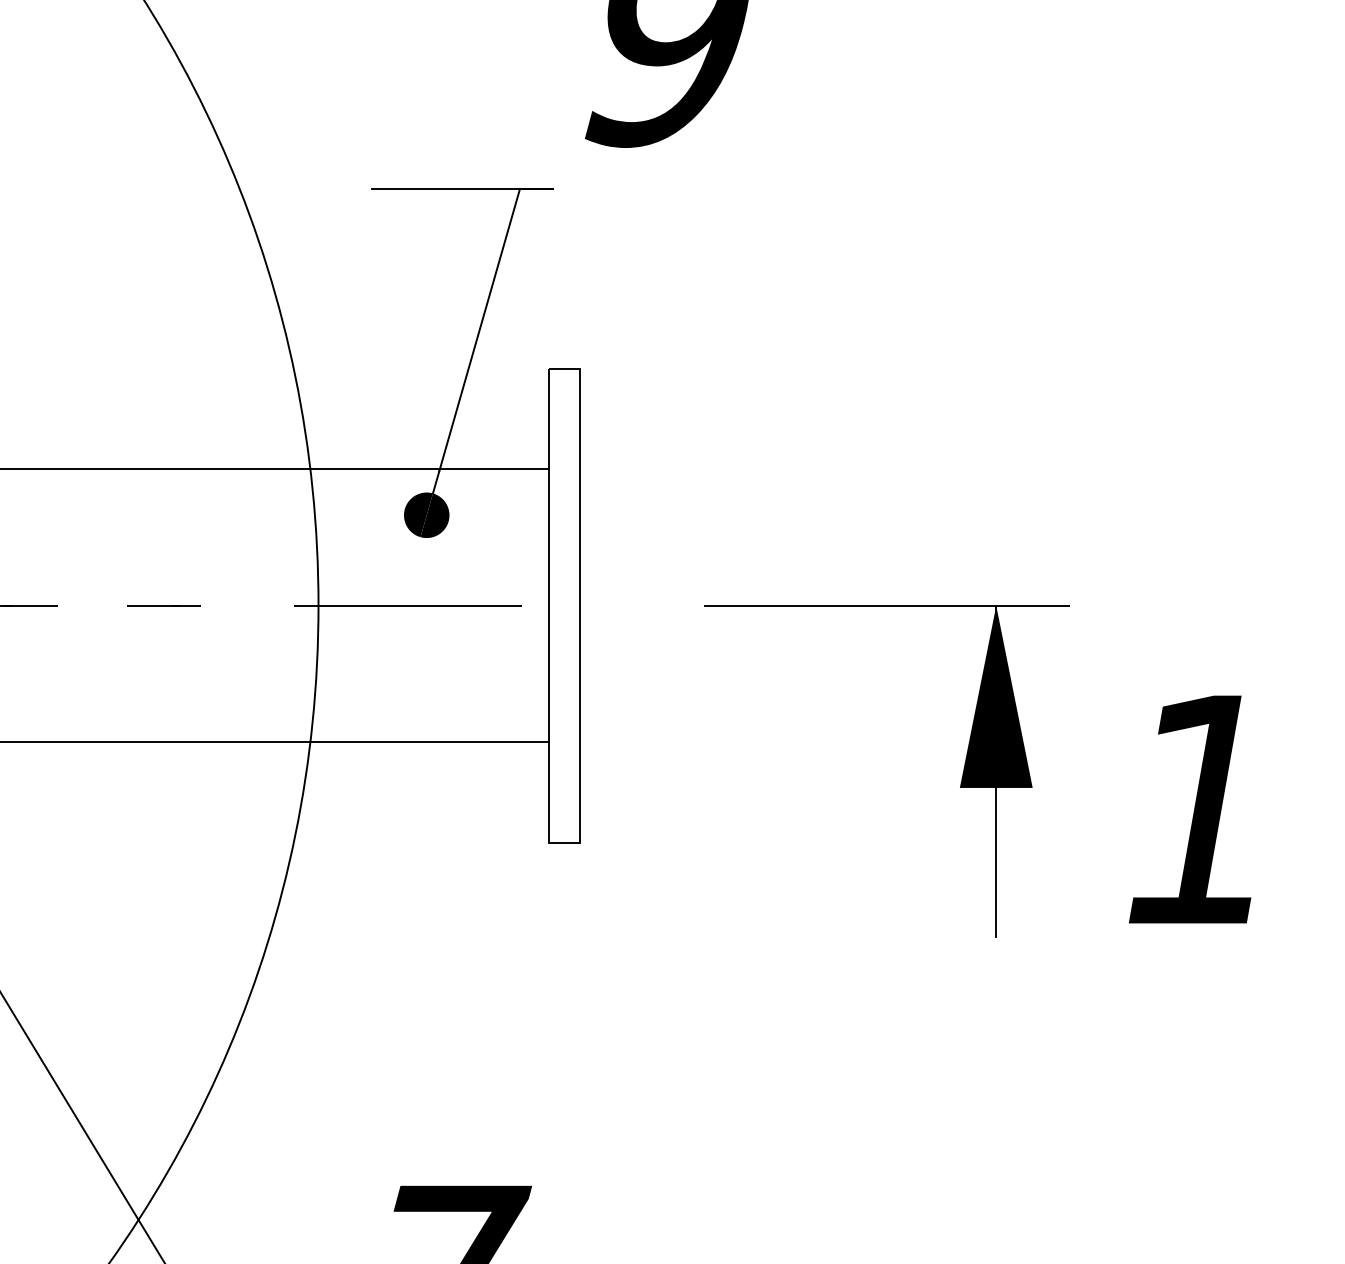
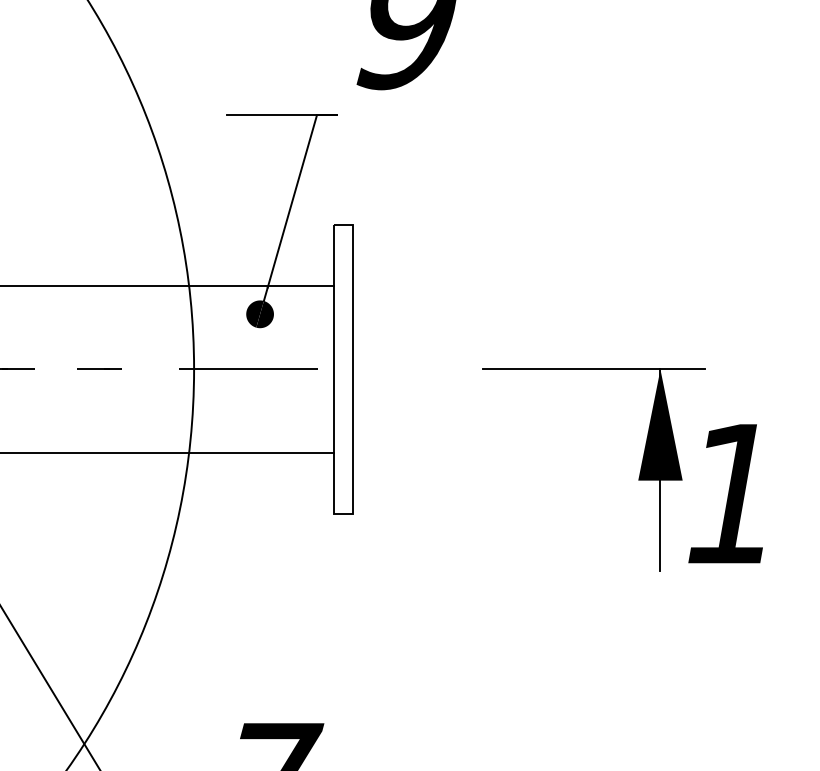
part: (960, 782) -> (638, 477), moved

